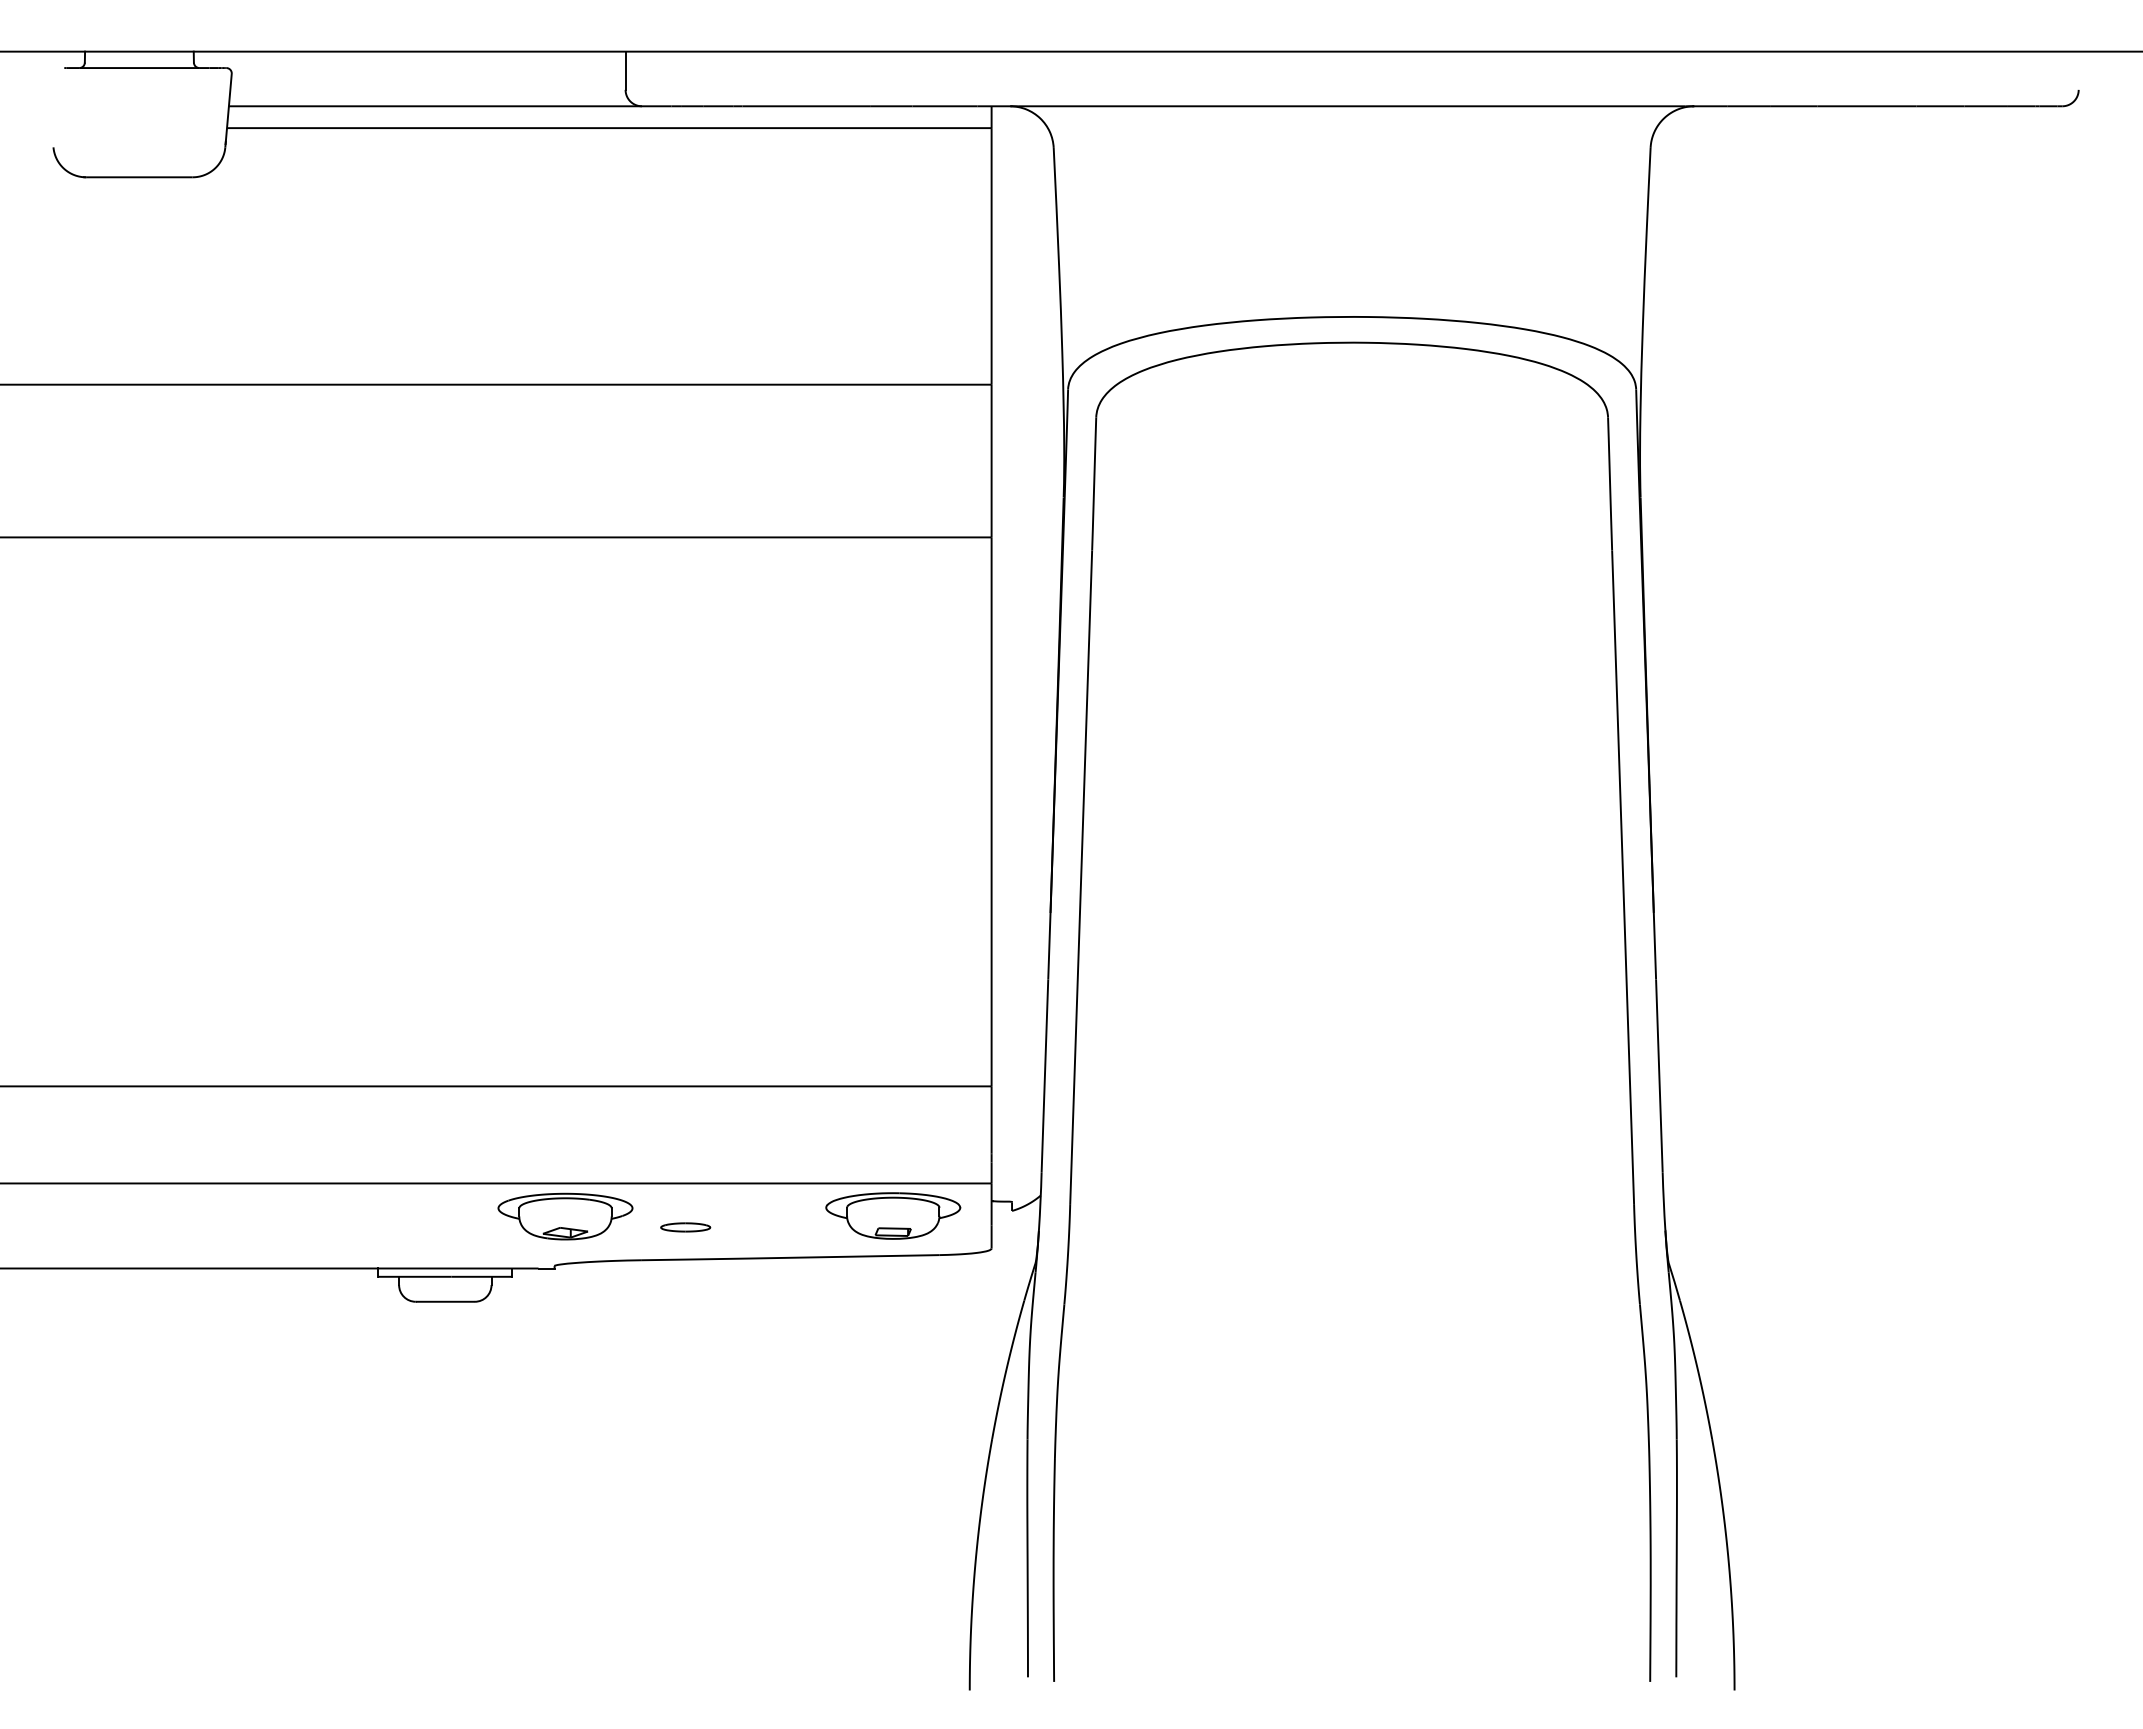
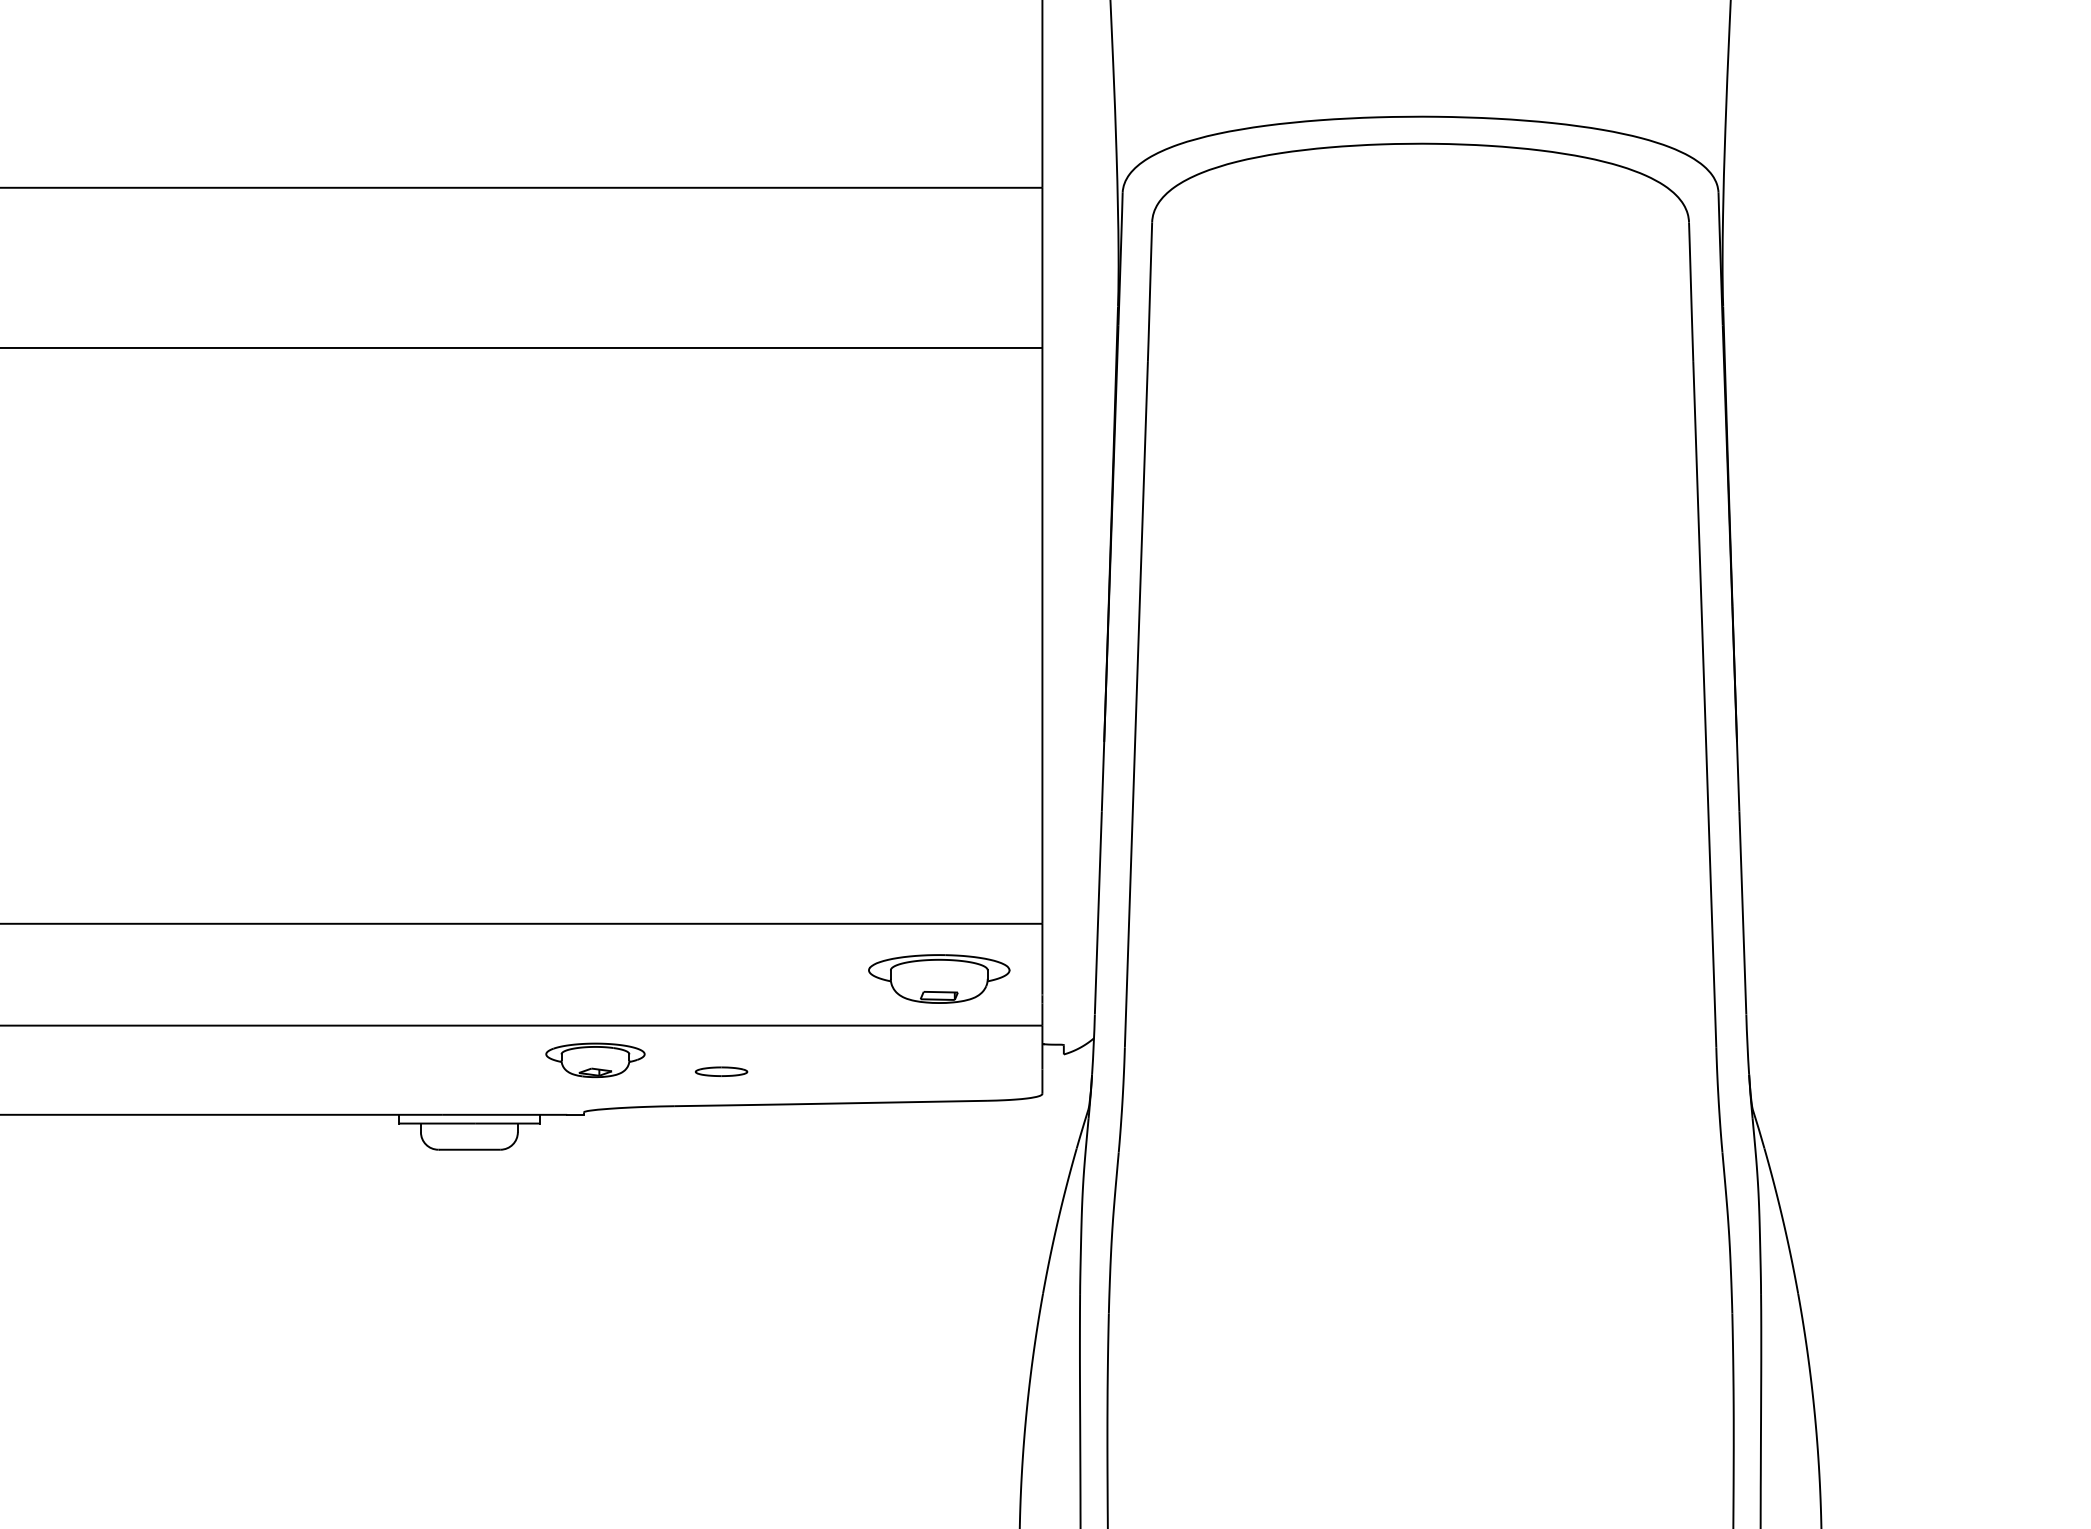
part: (893, 1215) -> (939, 978), moved
part: (565, 1216) -> (595, 1060), size x0.7

